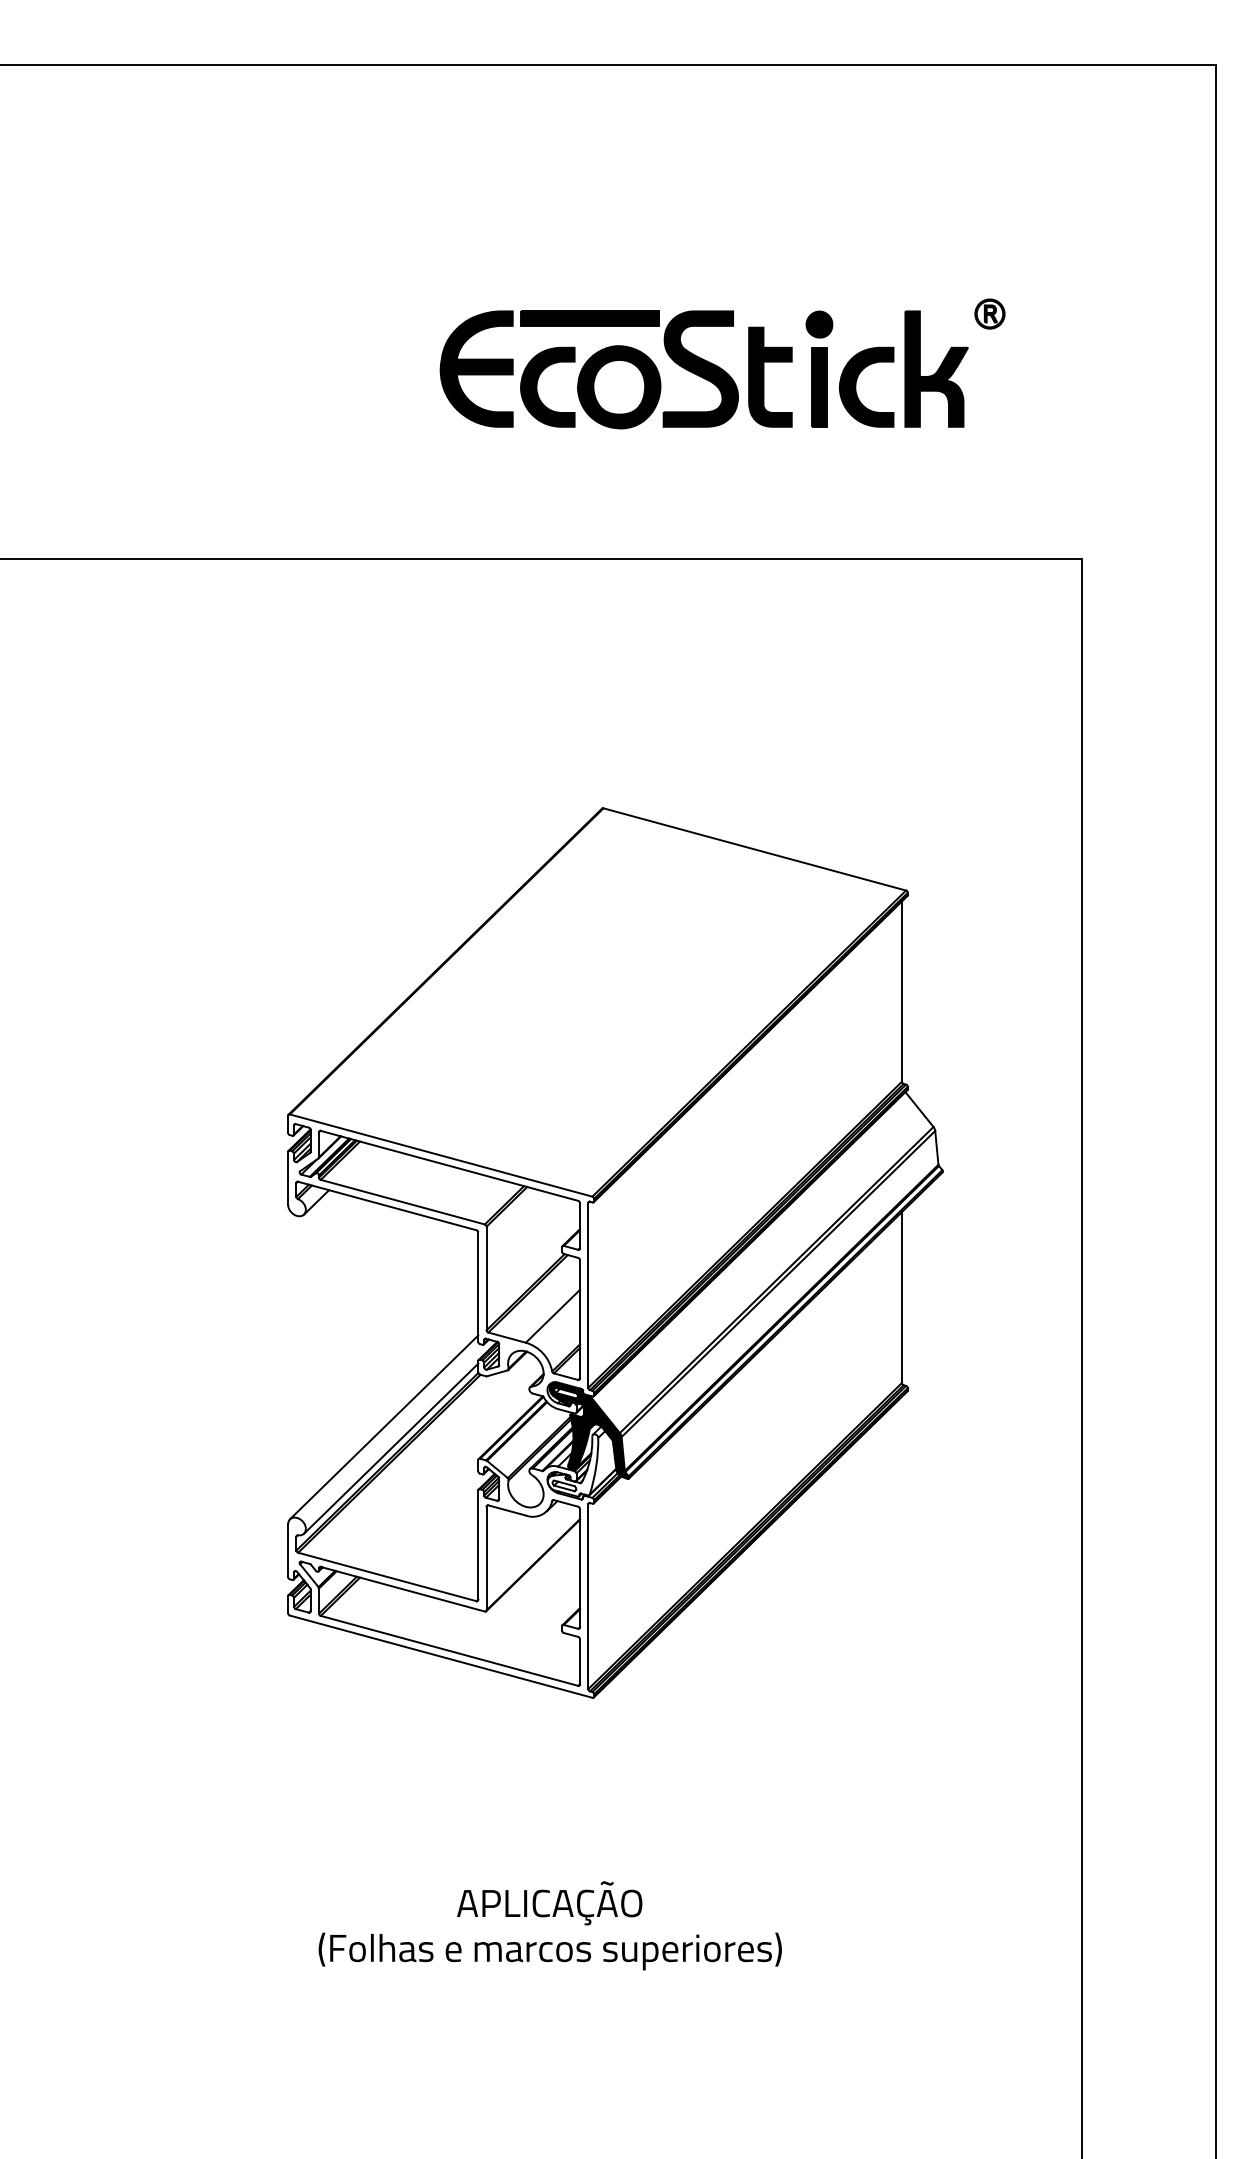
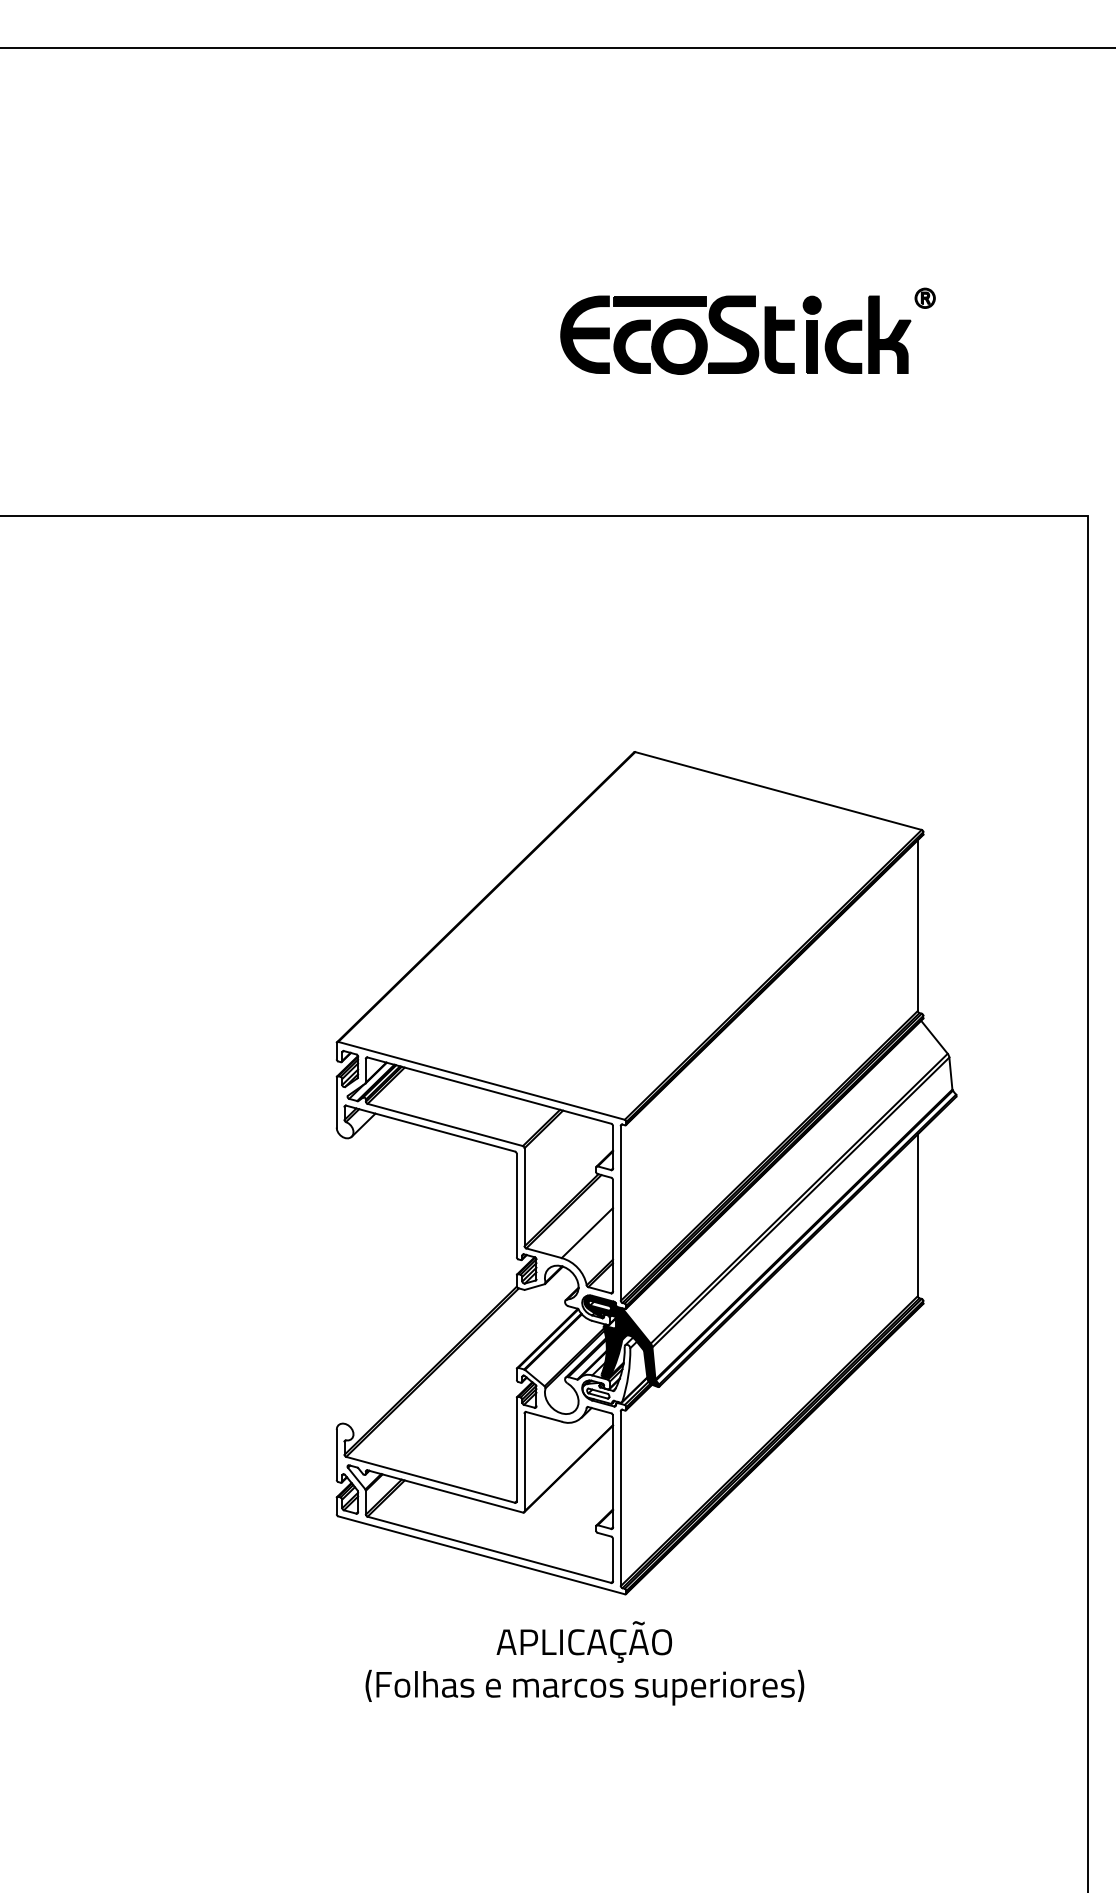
part: (722, 363) -> (747, 330), size x0.7
line: (384, 1427) -> (427, 1338), removed
line: (391, 1448) -> (434, 1358), removed
text: (549, 1925) -> (584, 1663), moved

